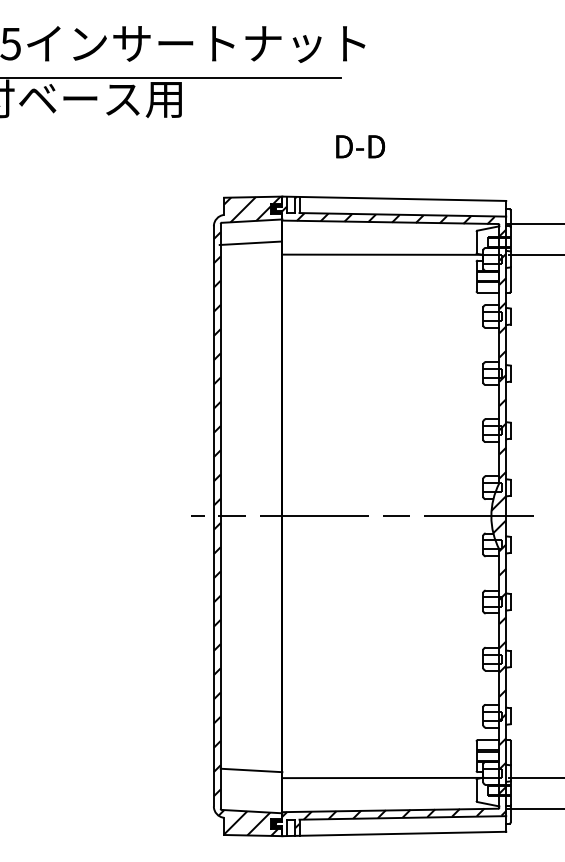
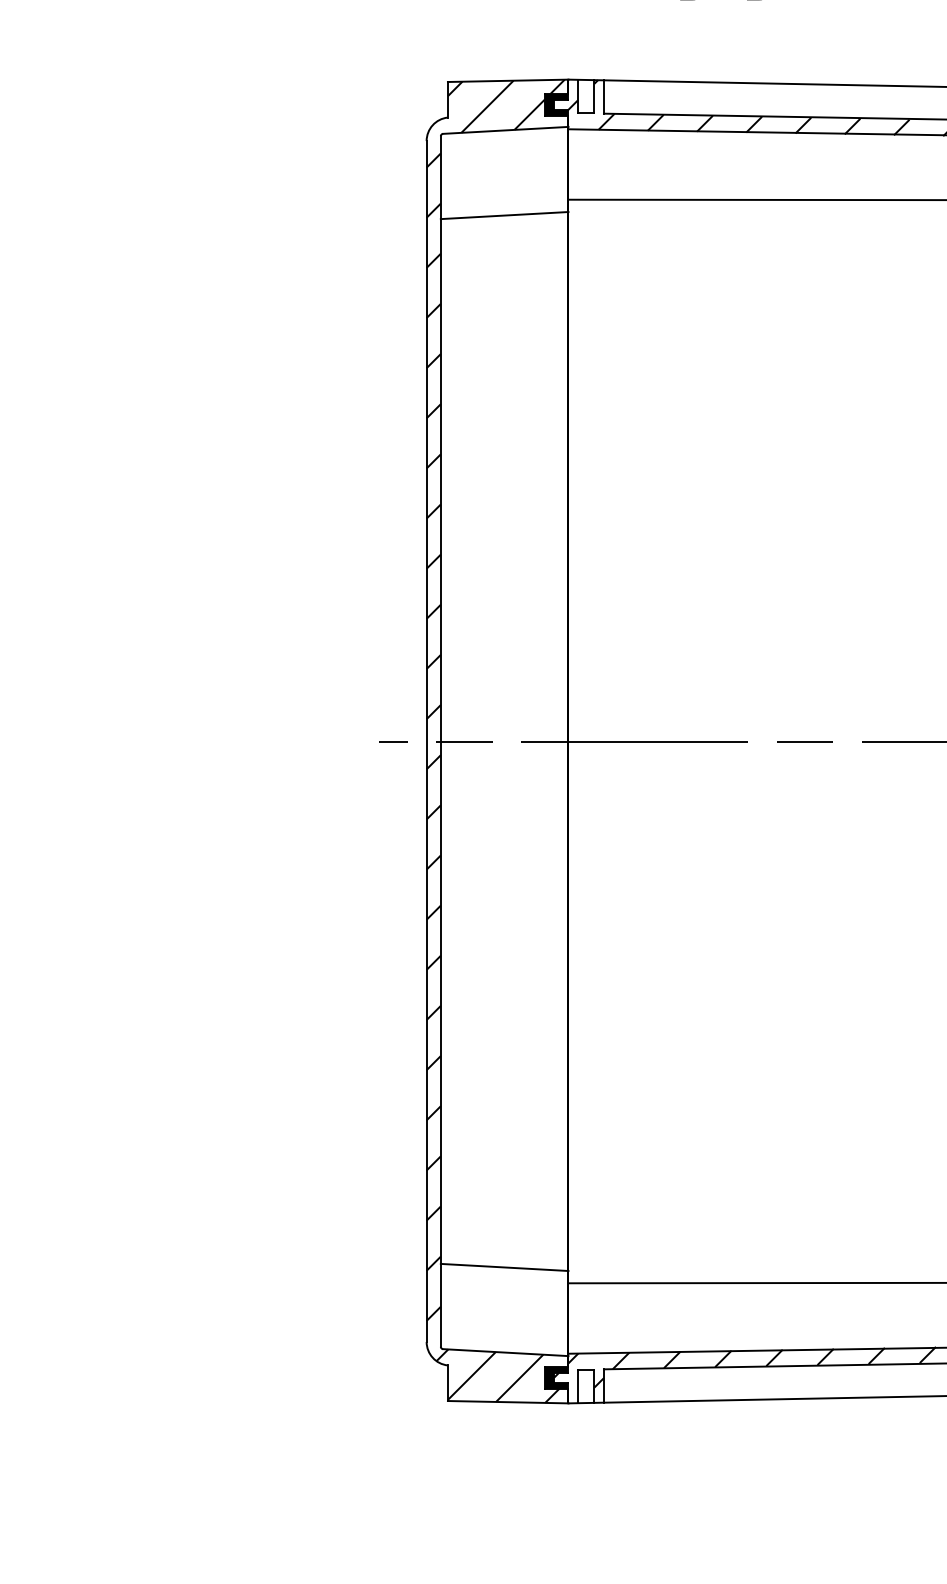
line: (250, 243) -> (504, 216), moved

